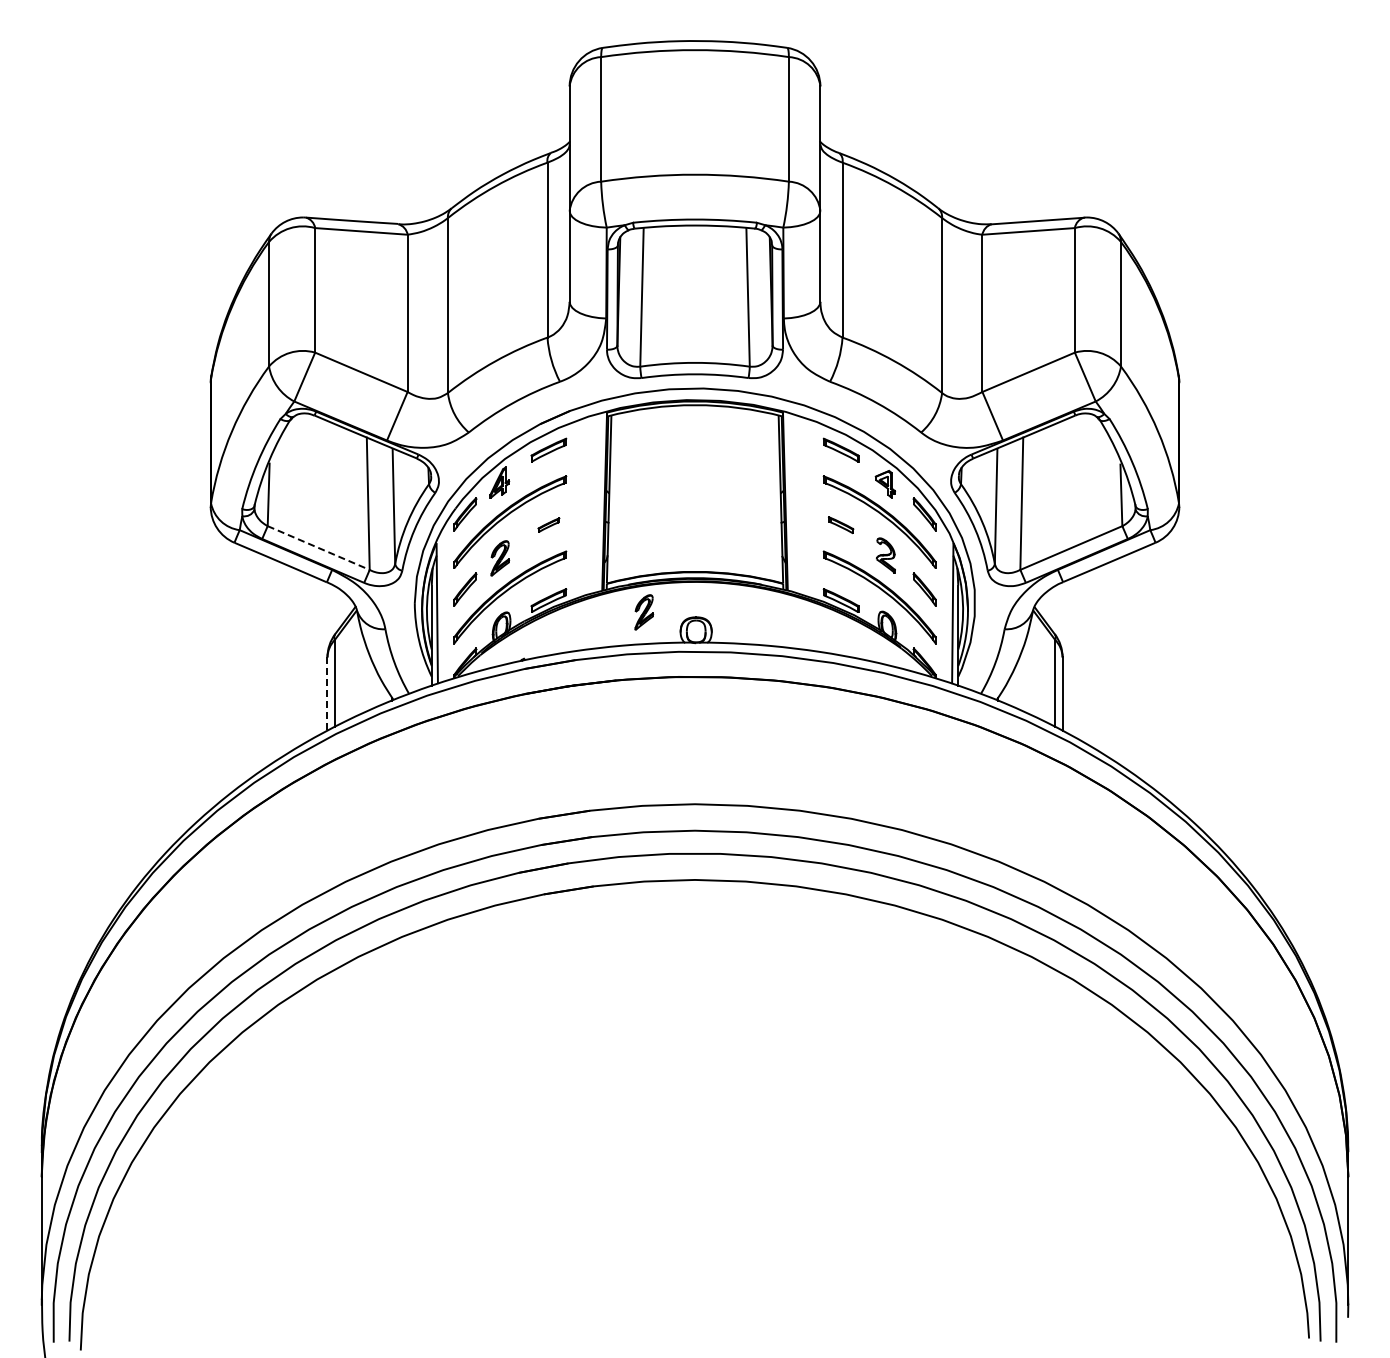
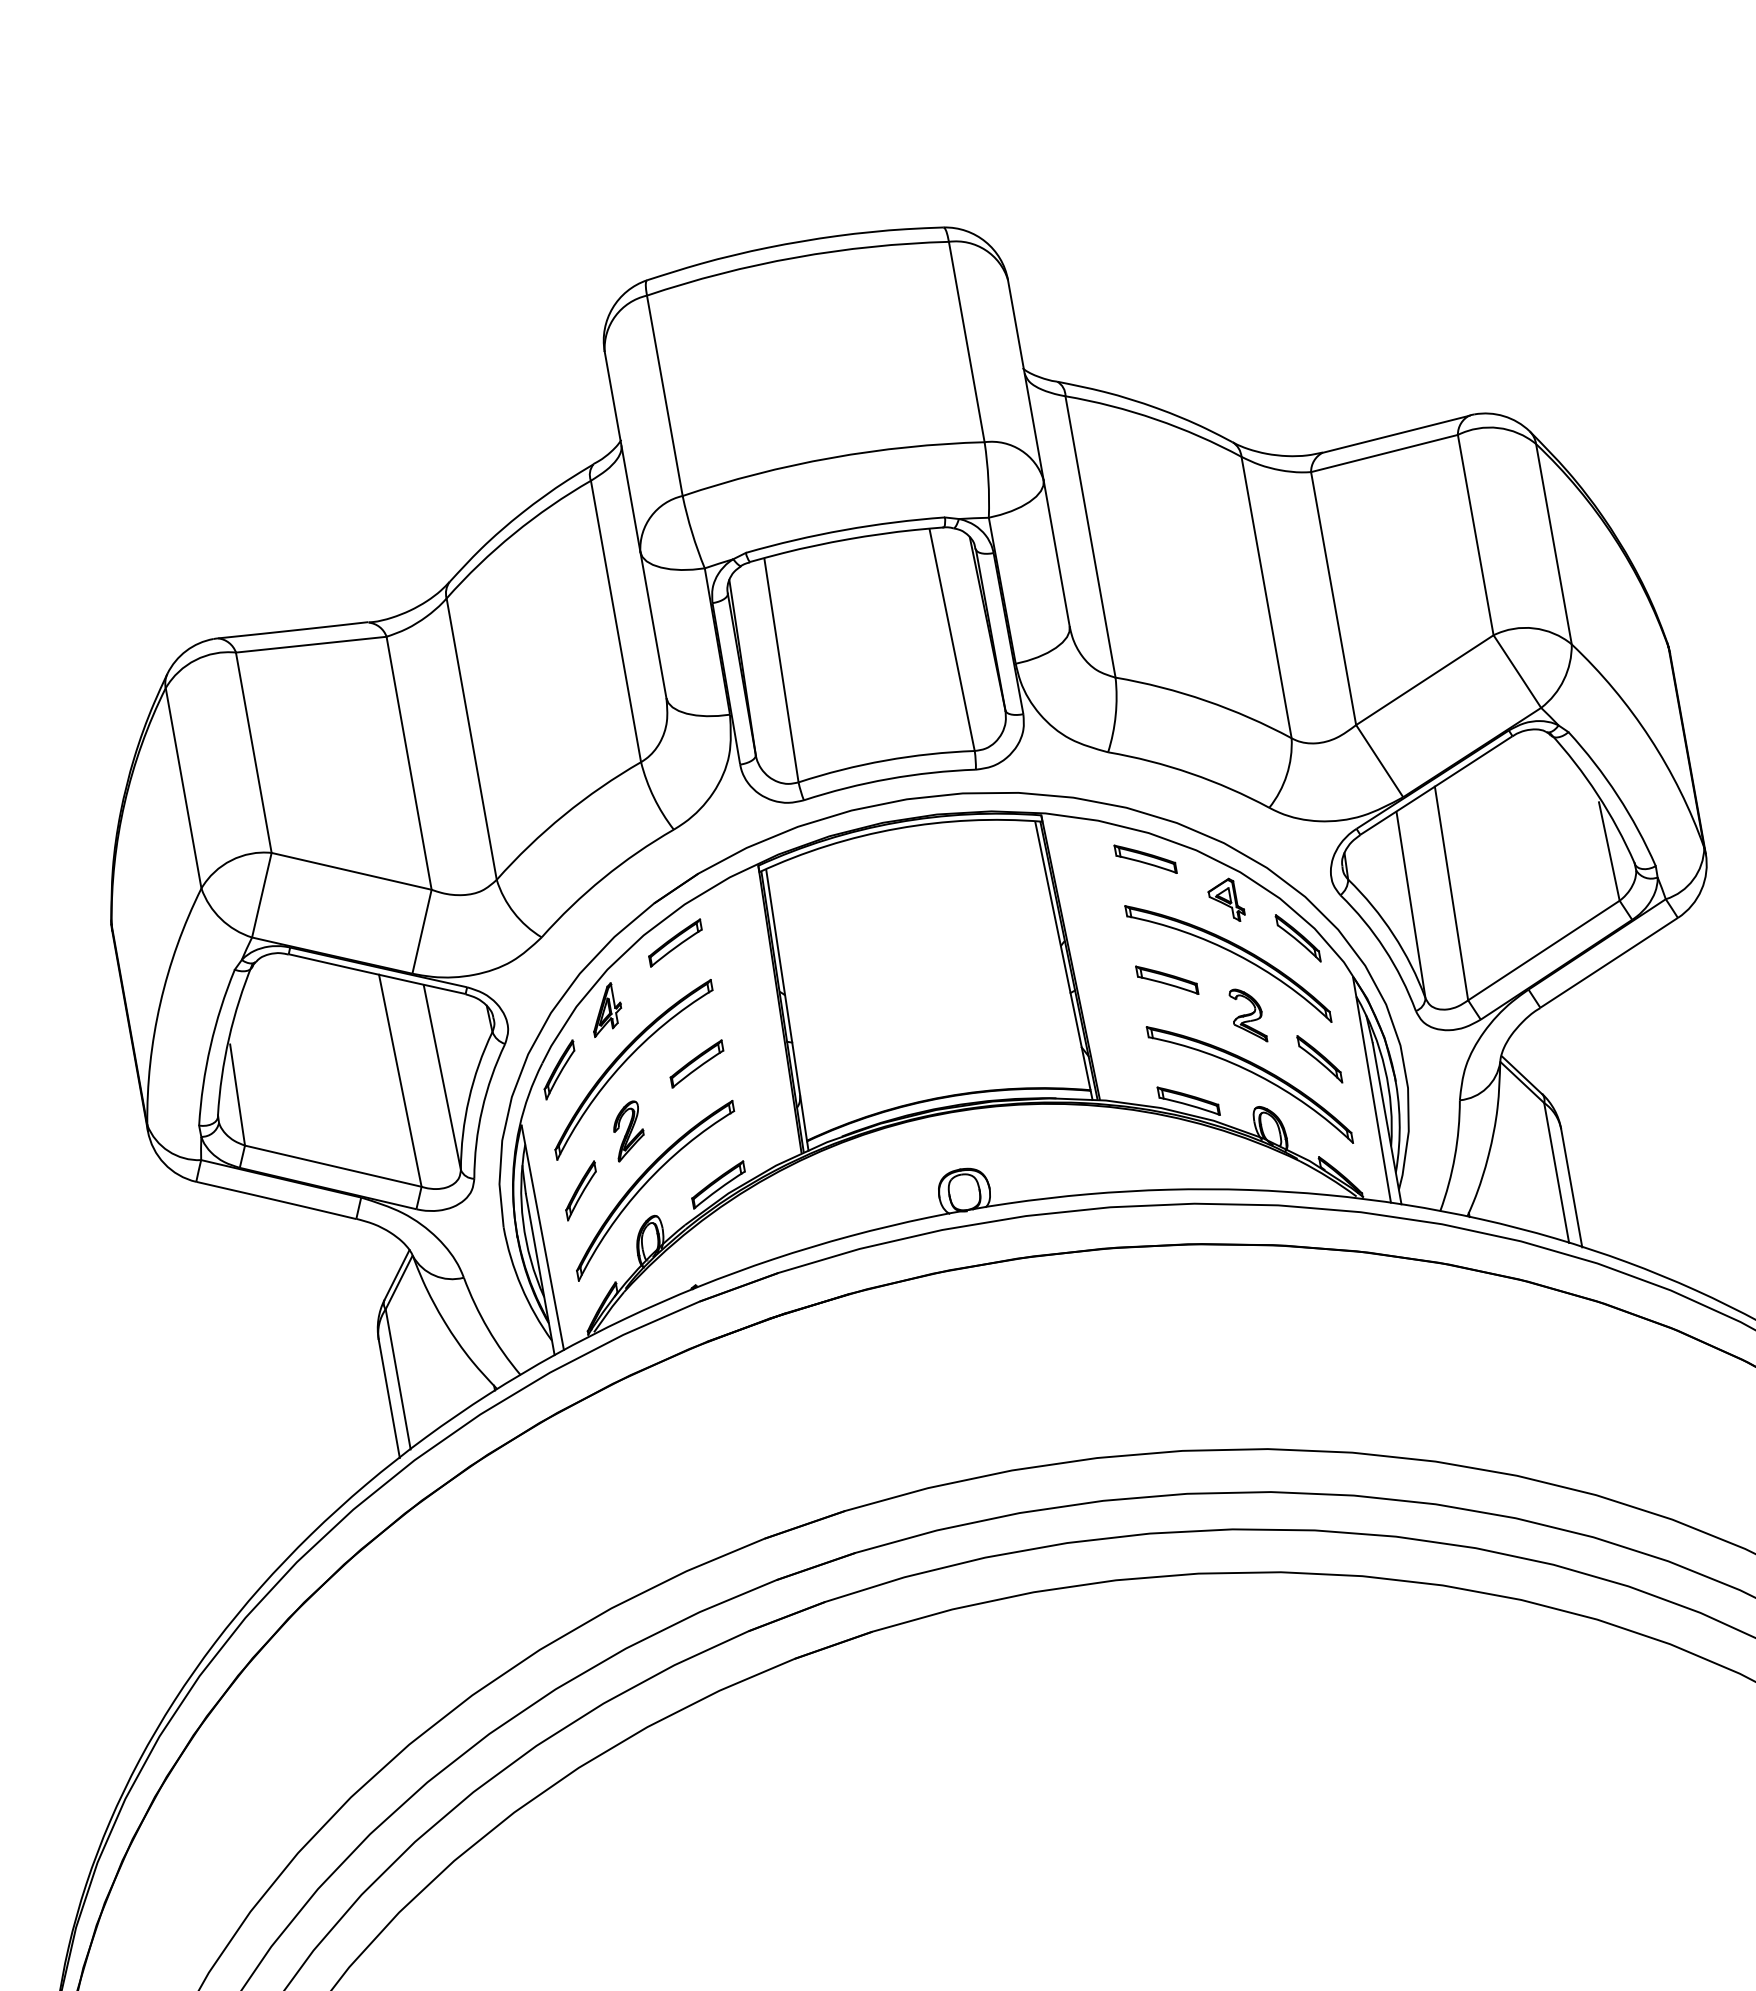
part: (548, 524) -> (696, 1062), size x1.67
part: (840, 524) -> (1165, 978), size x1.43
line: (319, 548) -> (334, 1166), dashed -> solid
part: (644, 612) -> (875, 1176), removed
line: (327, 694) -> (389, 1399), dashed -> solid

